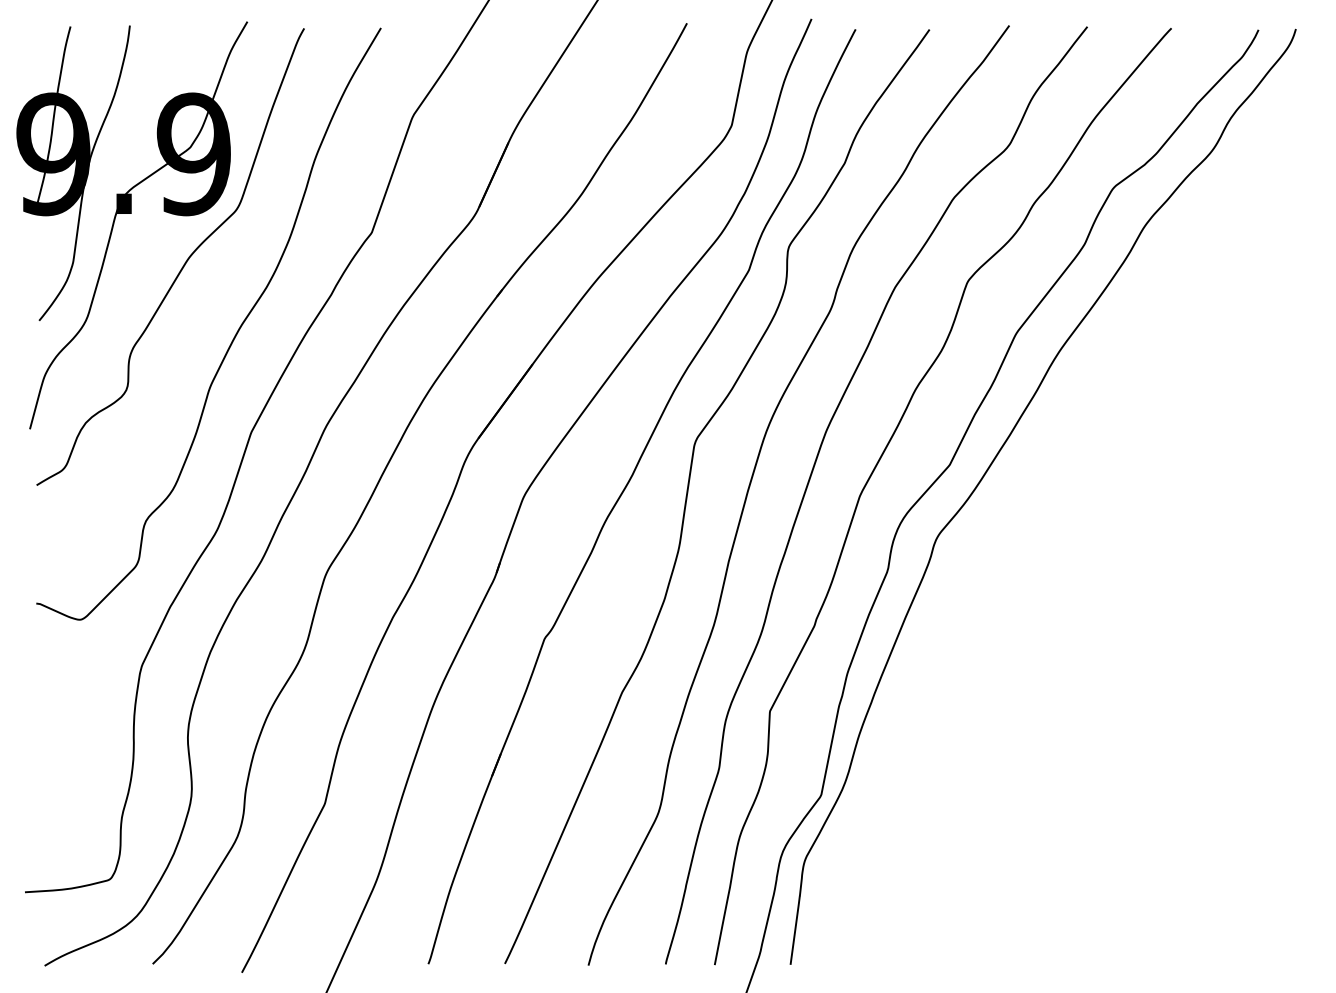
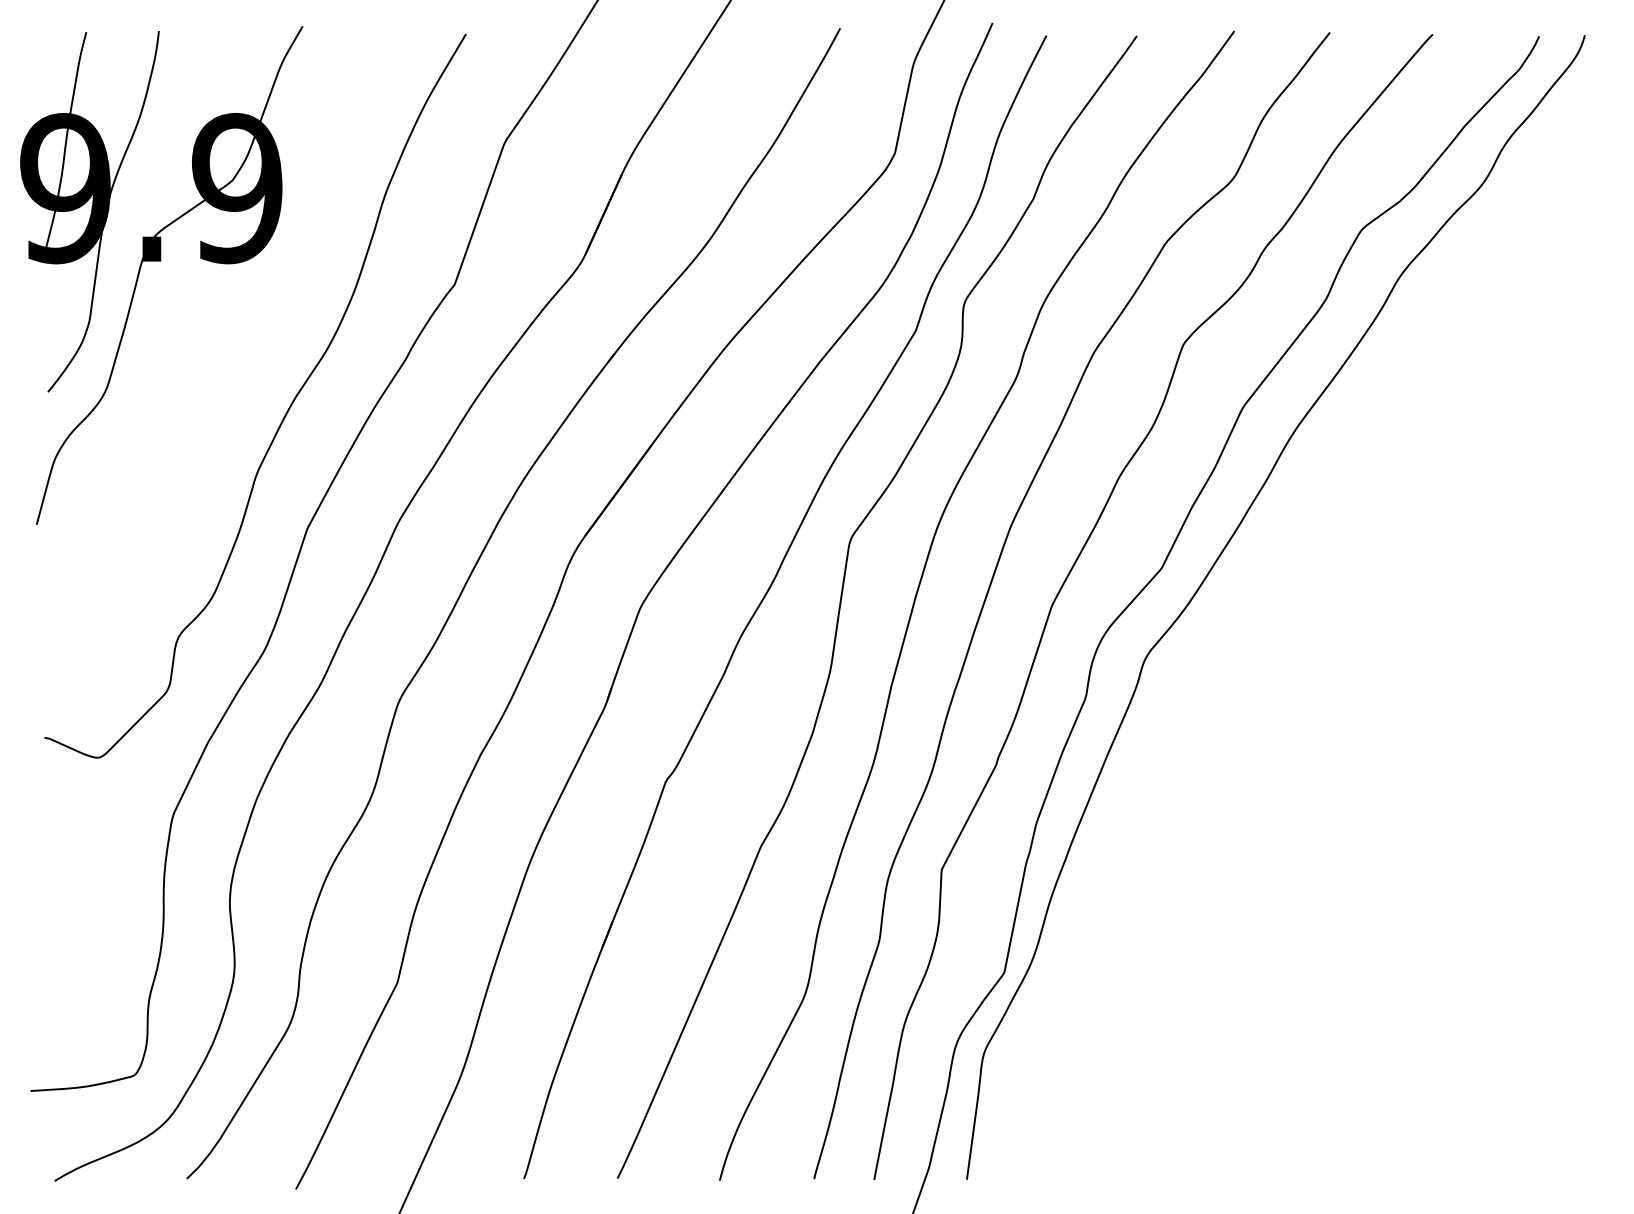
curve: (183, 264) -> (224, 323), removed

